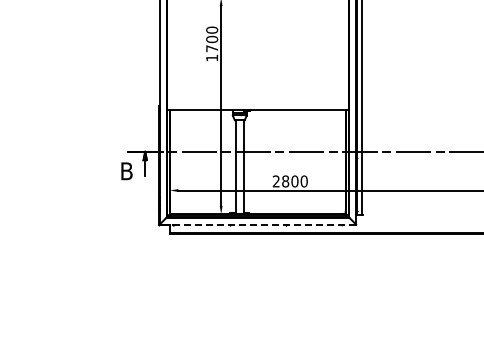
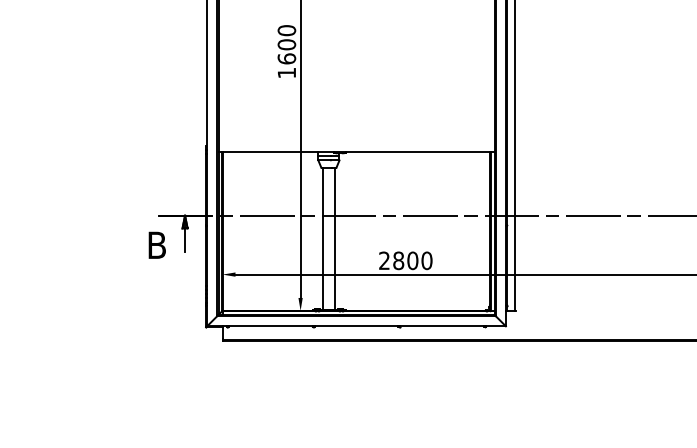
text: (212, 48) -> (287, 58), 1700 -> 1600
line: (257, 224) -> (355, 326), dashed -> solid

